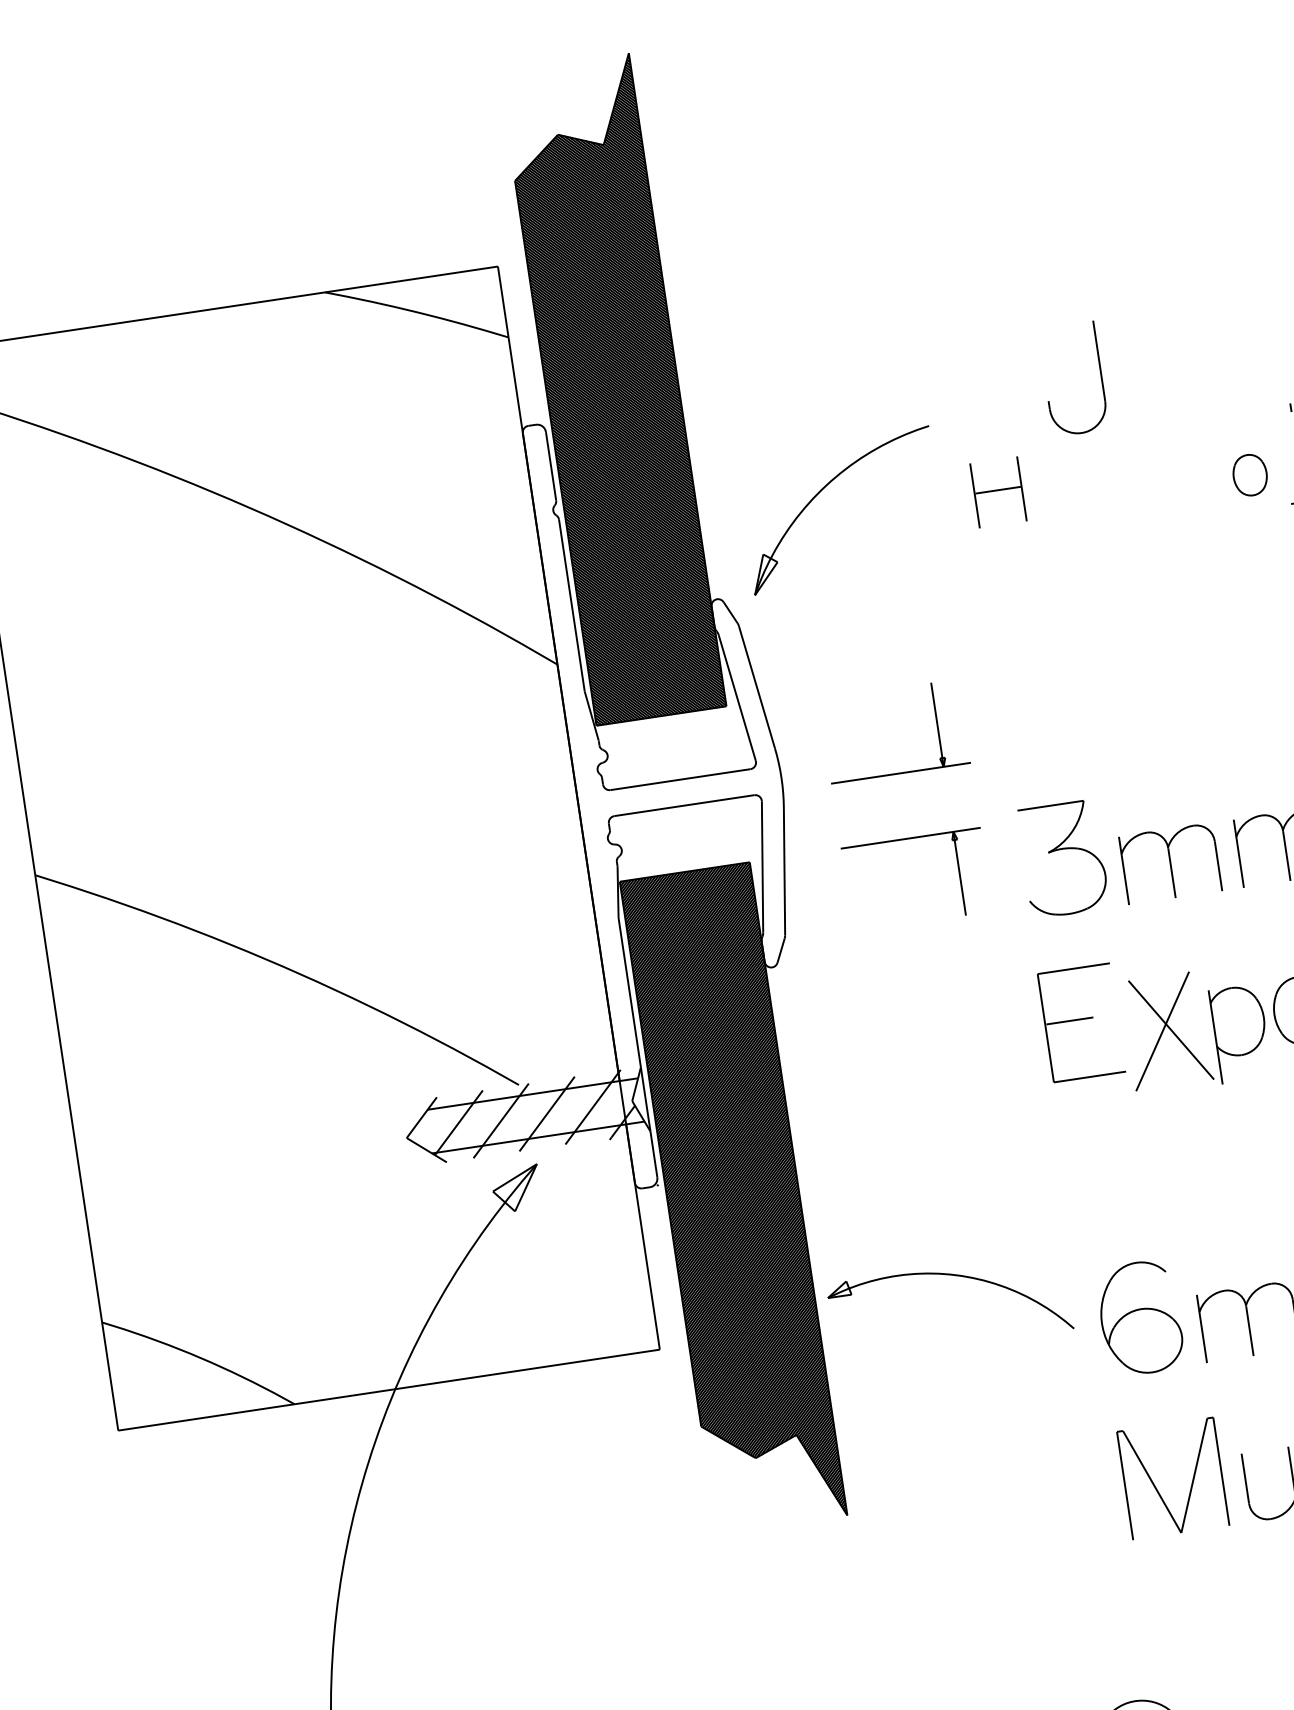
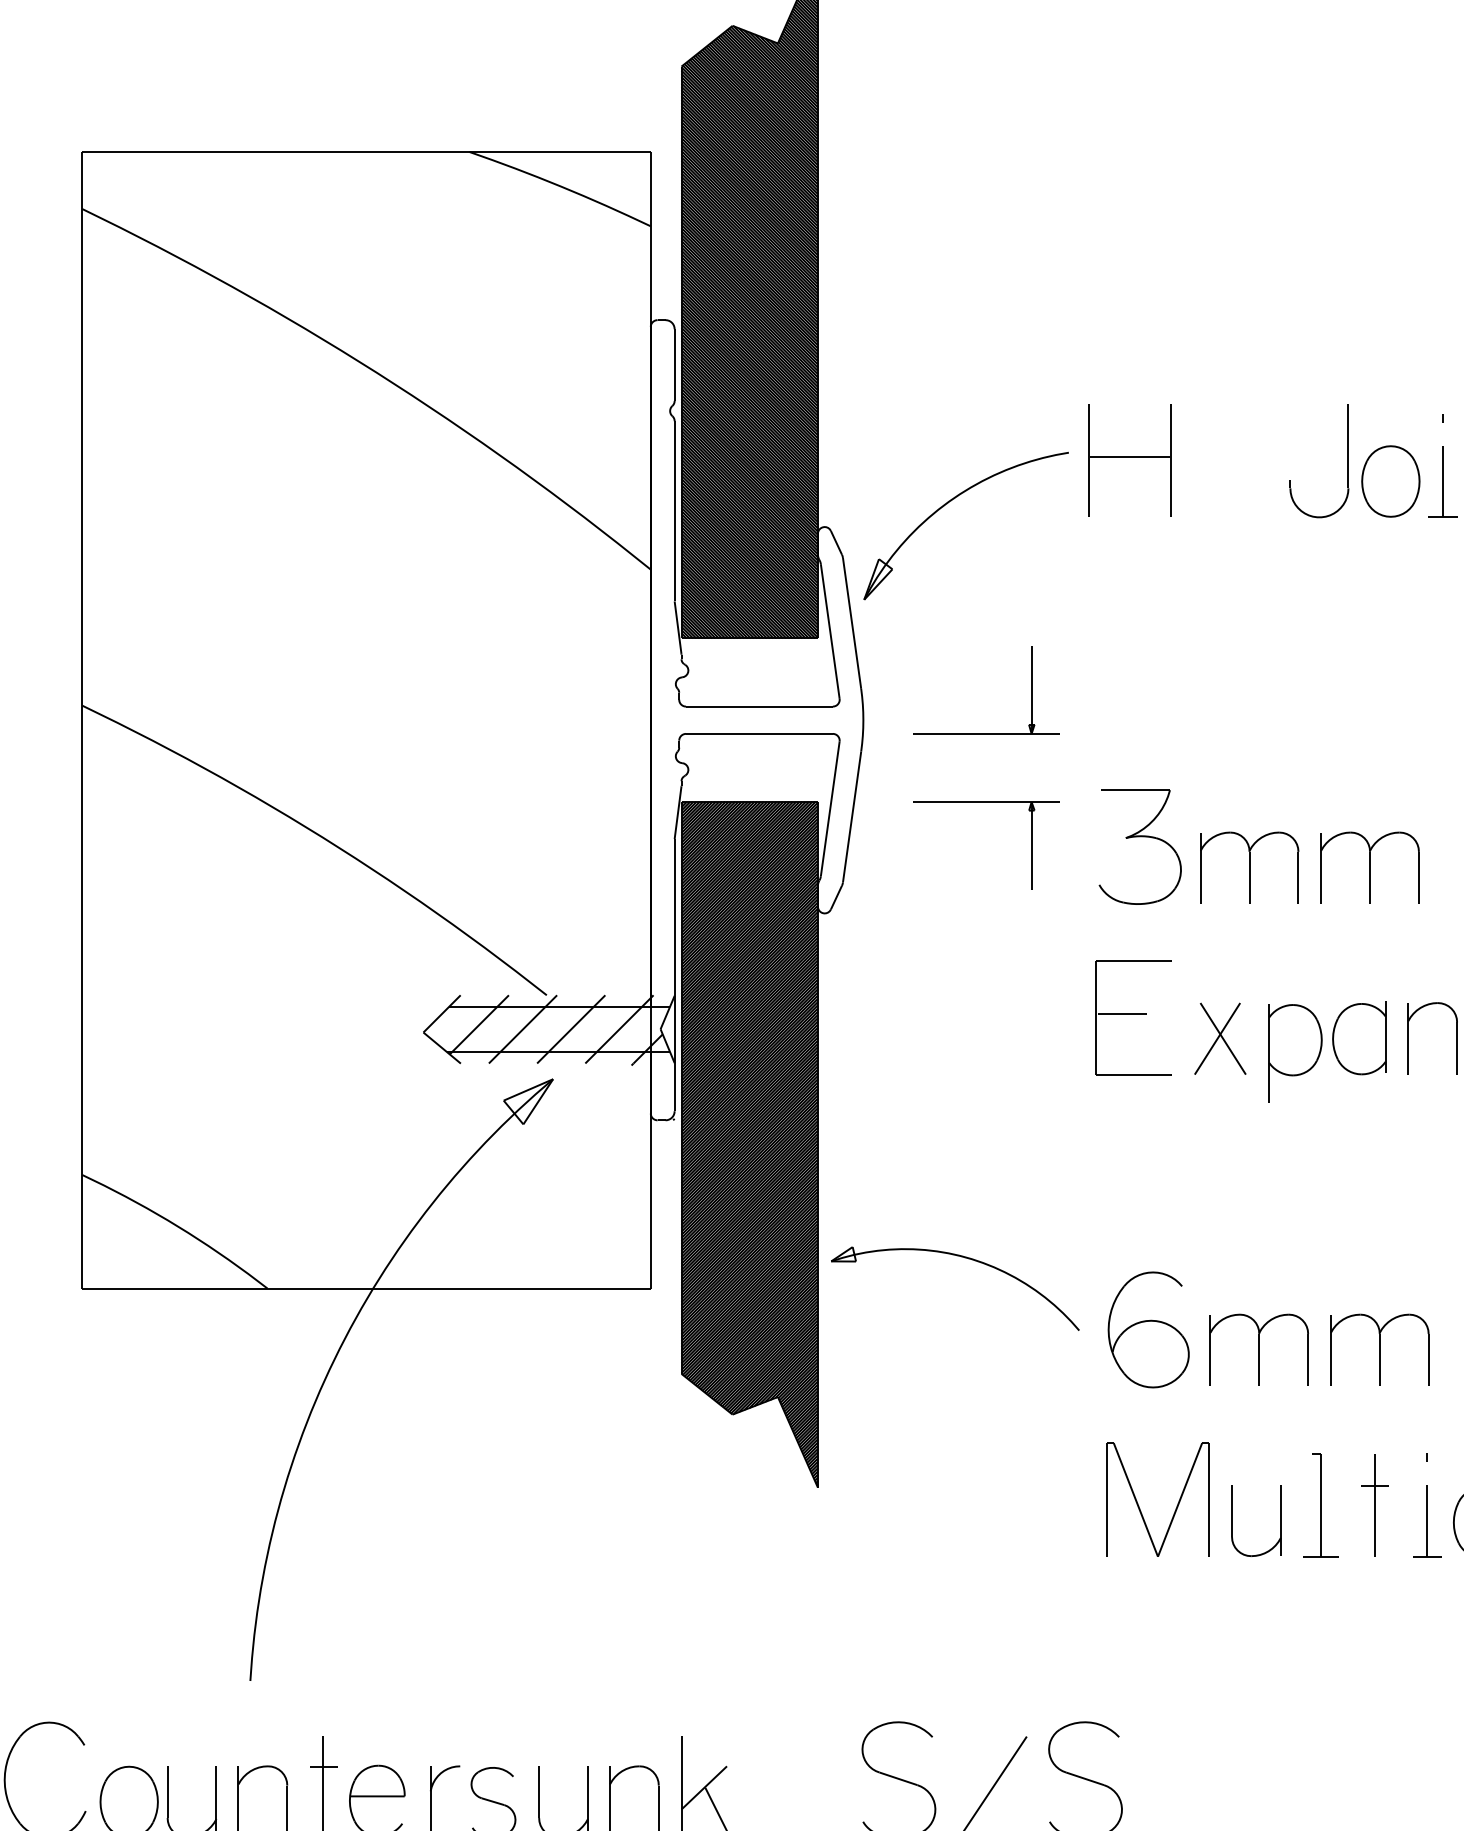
part: (1100, 375) -> (1347, 461), moved
part: (1249, 475) -> (1390, 481), size x1.67
part: (820, 492) -> (947, 504), moved
part: (998, 492) -> (1129, 460), size x1.67
part: (1167, 1030) -> (1220, 1038), size x0.62

